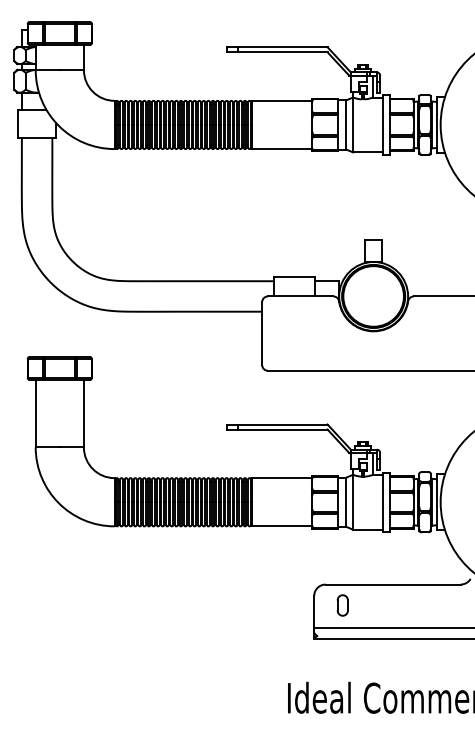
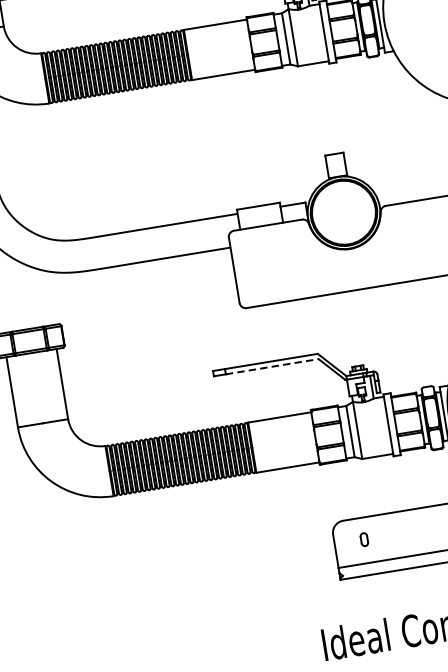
line: (282, 429) -> (271, 366), solid -> dashed
part: (342, 605) -> (364, 539), size x0.6

